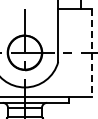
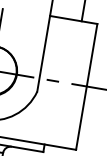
line: (91, 53) -> (86, 87), dashed -> solid

